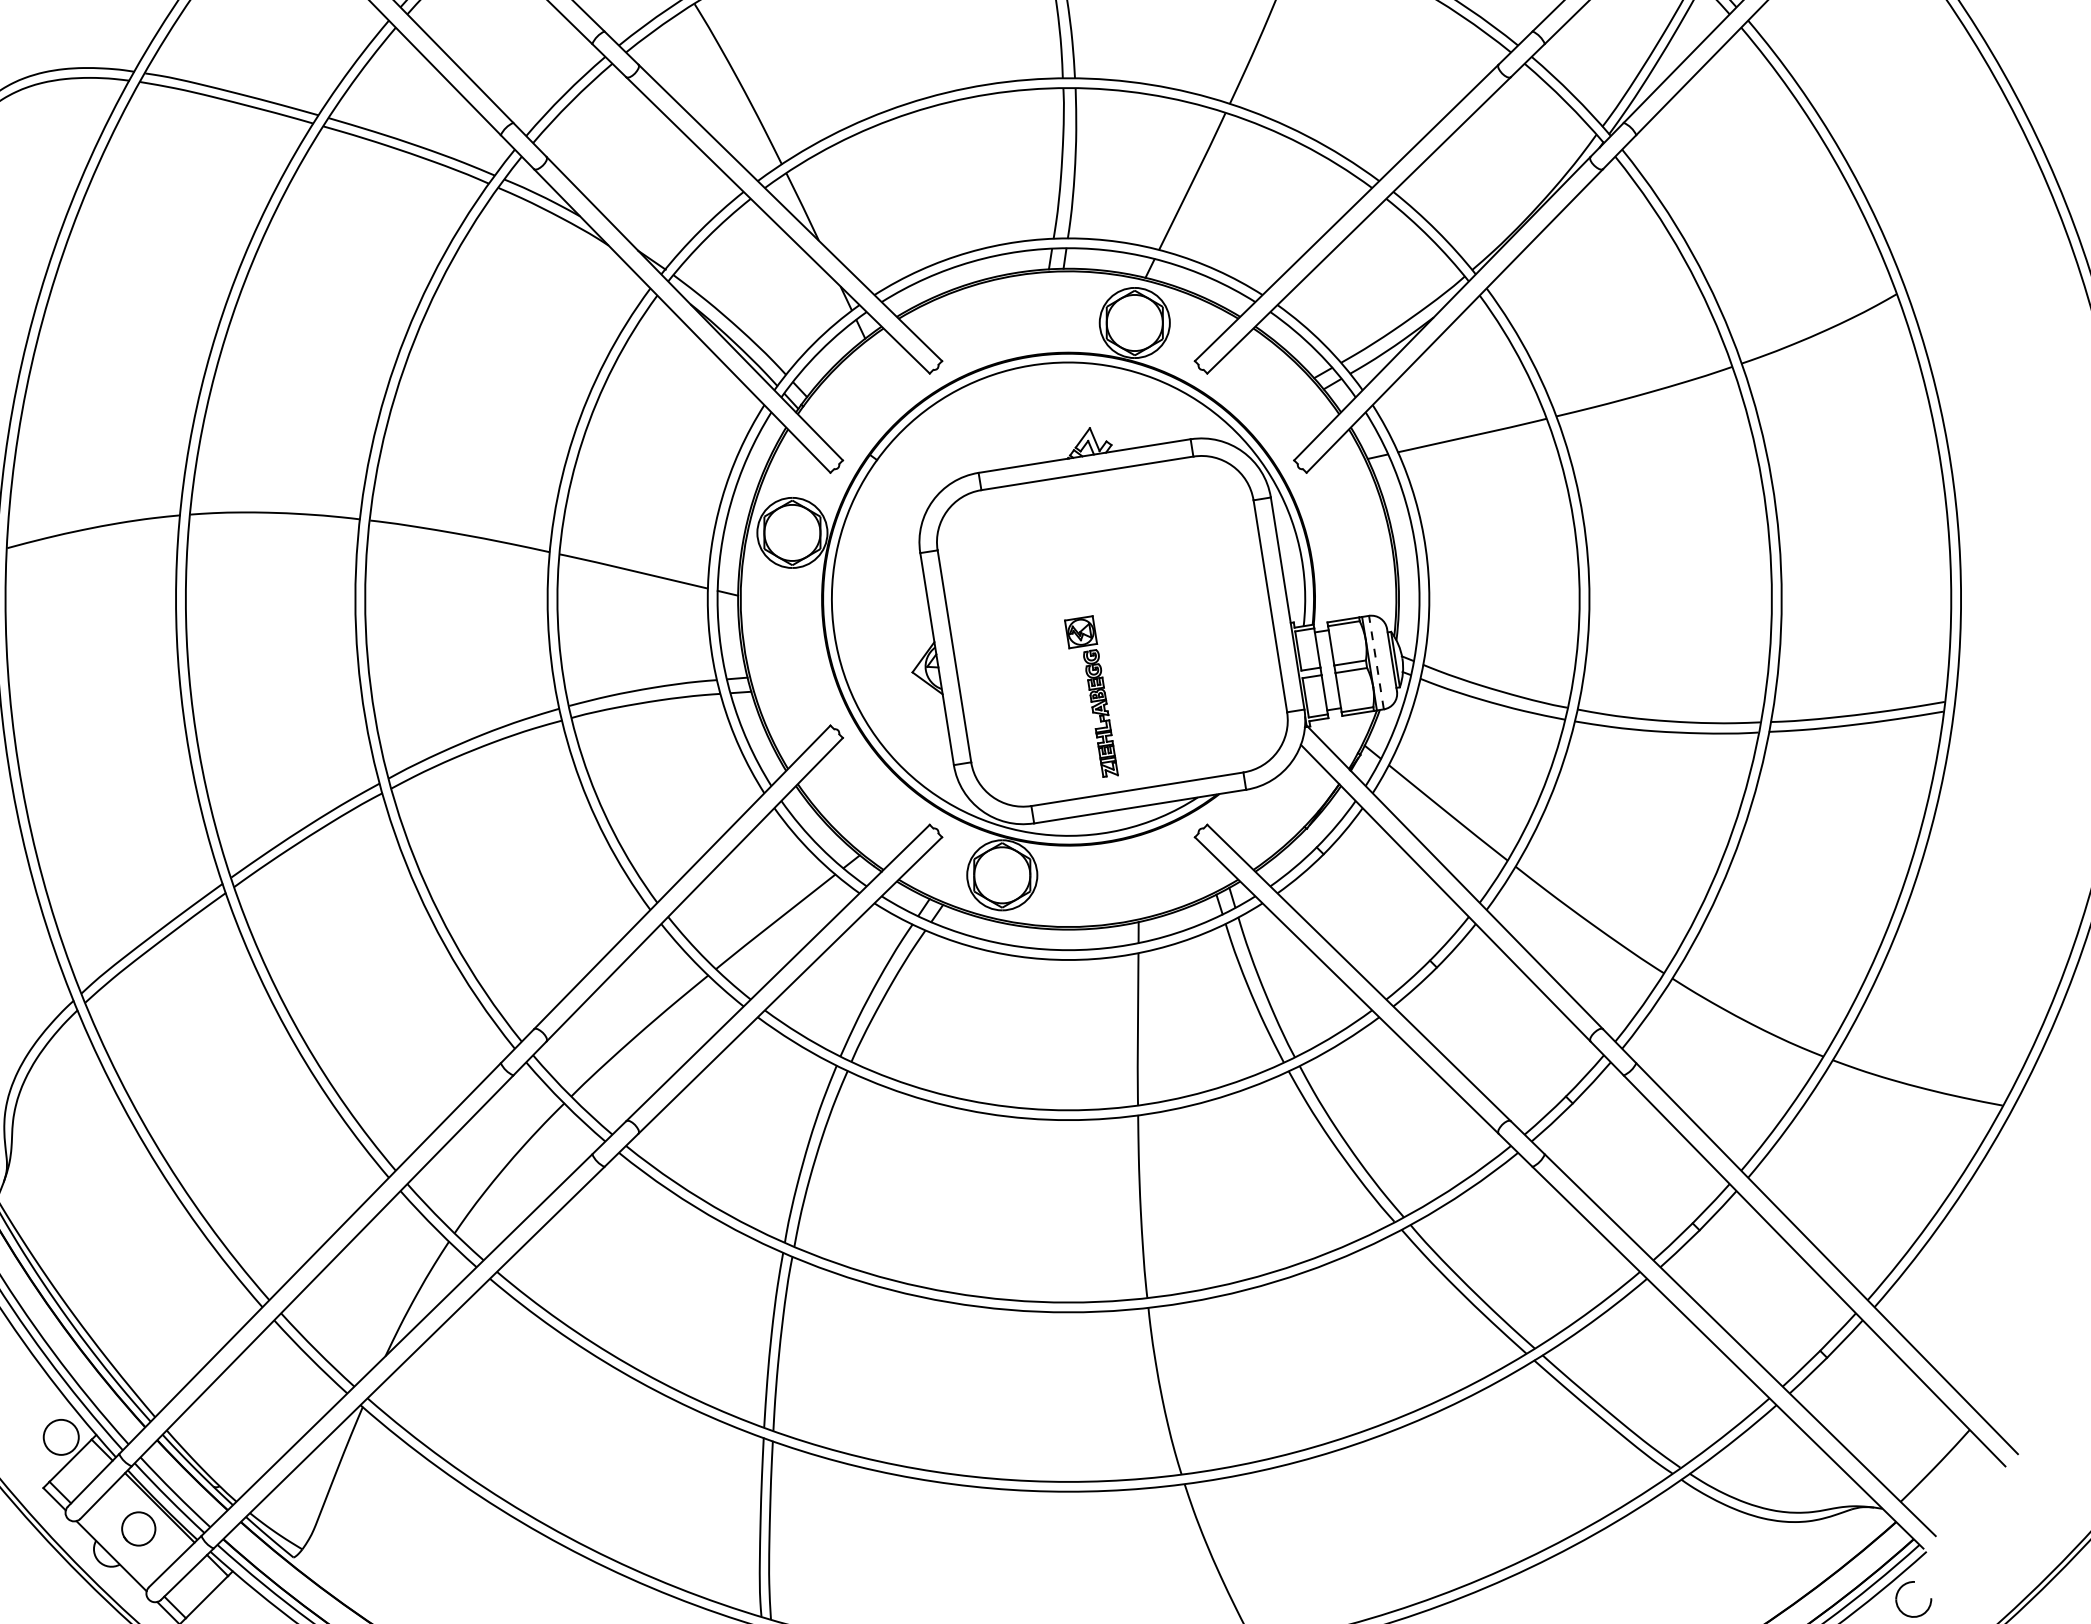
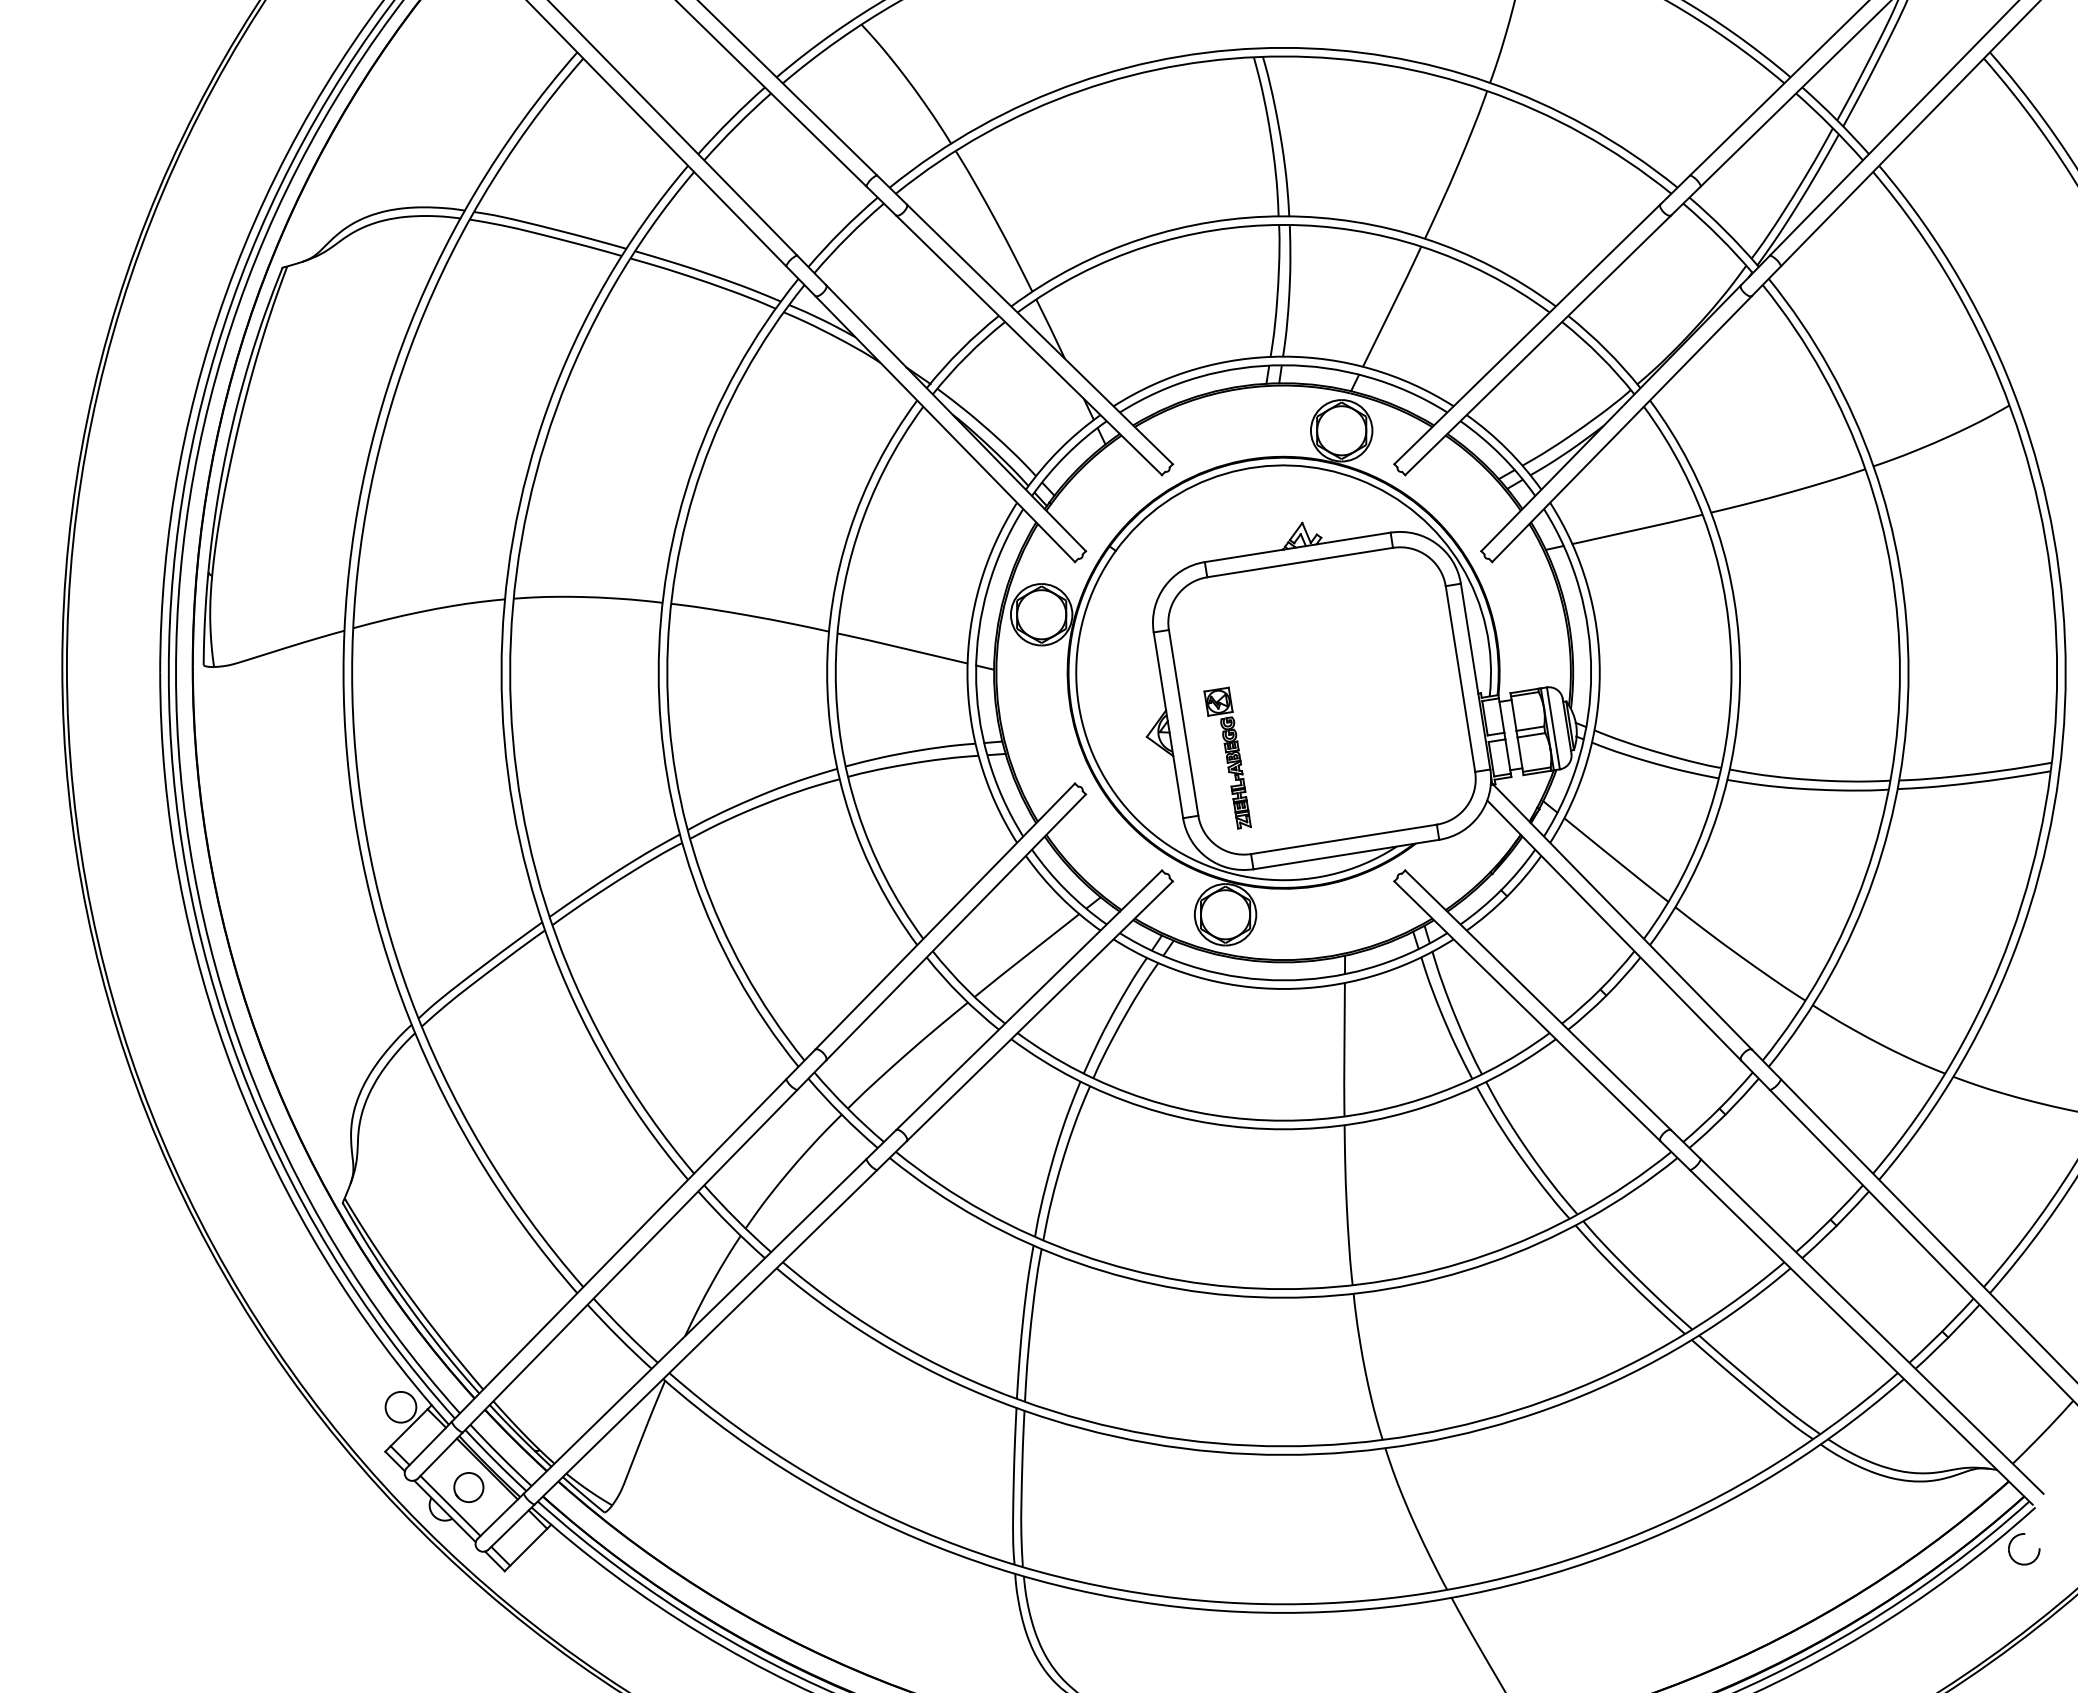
line: (1376, 661) -> (1553, 727), dashed -> solid
part: (1091, 695) -> (1227, 757), moved
line: (117, 1549) -> (450, 1505), added

